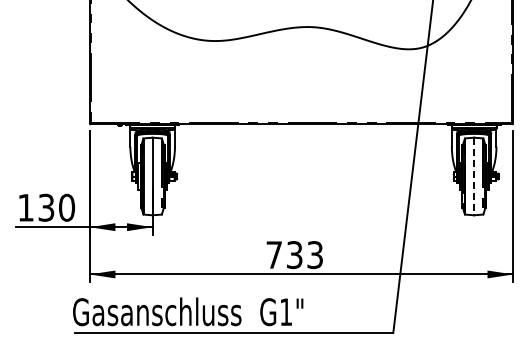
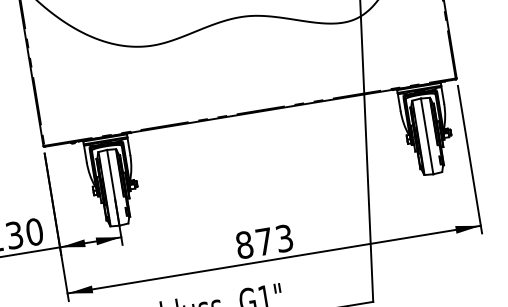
line: (474, 176) -> (427, 136), dashed -> solid
text: (284, 255) -> (254, 243), 733 -> 873

